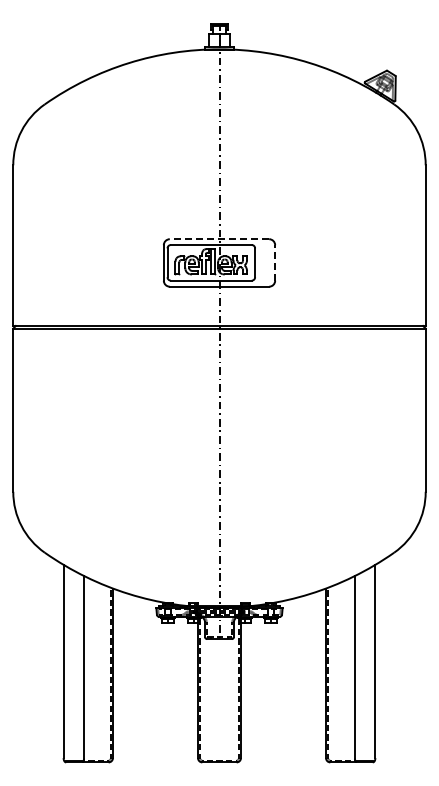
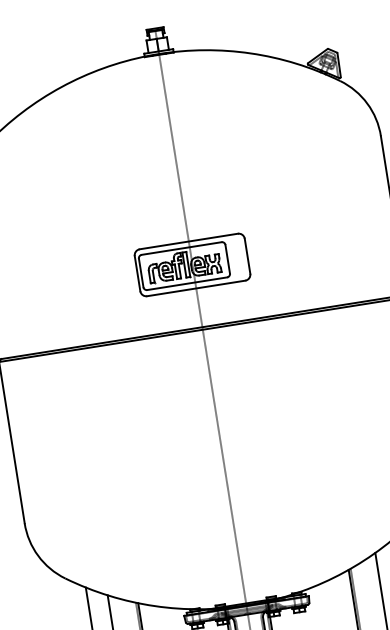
line: (219, 239) -> (188, 241), dashed -> solid
line: (275, 262) -> (247, 255), dashed -> solid

